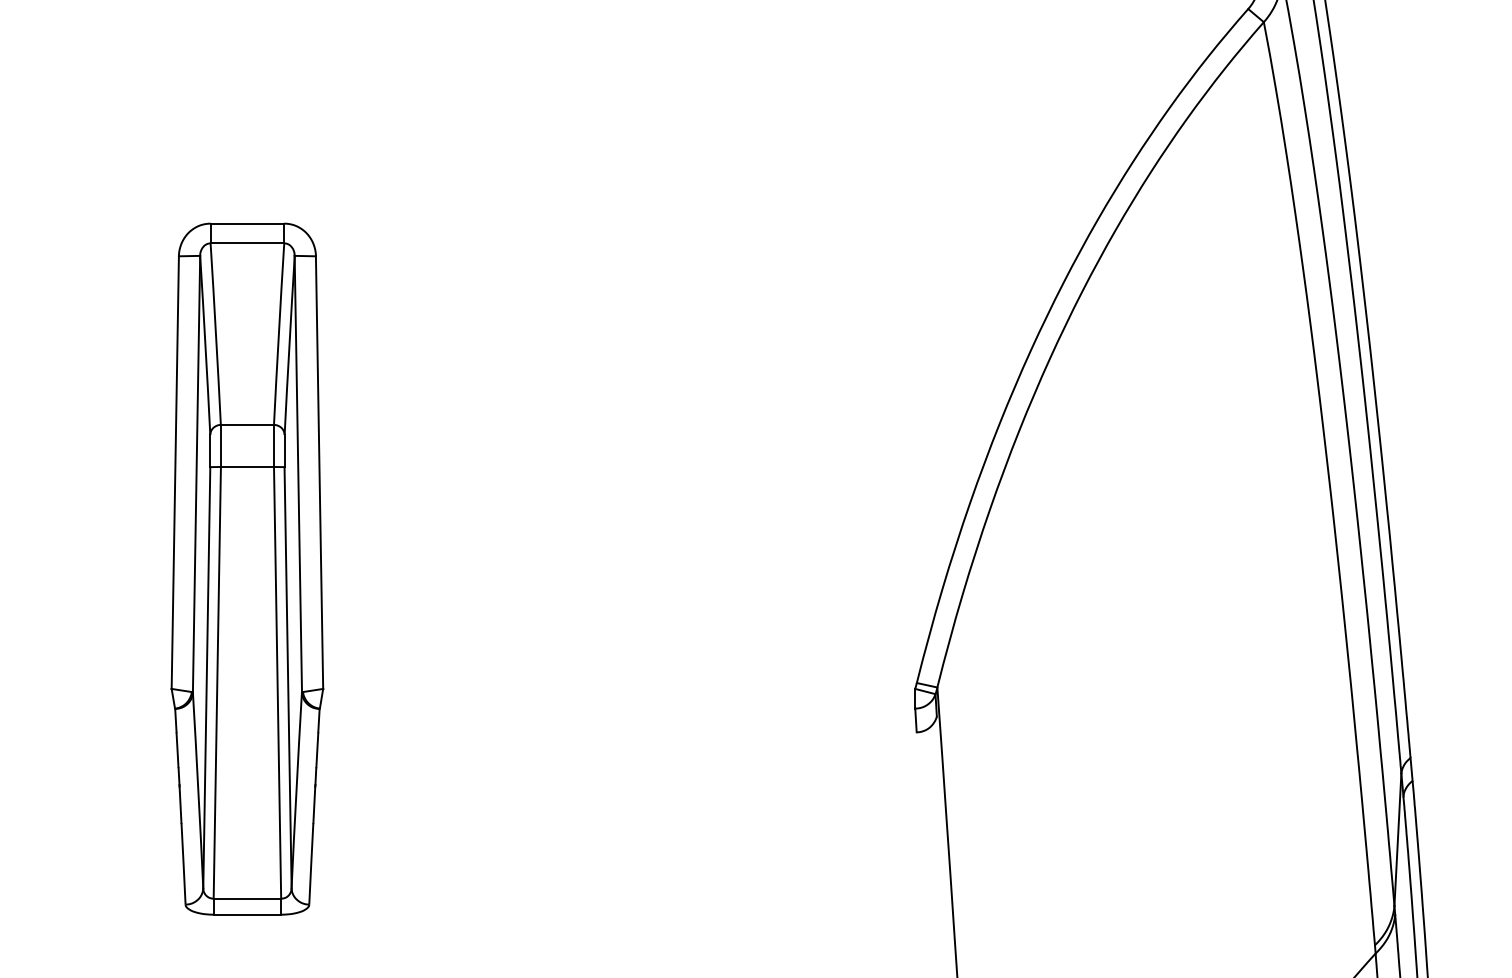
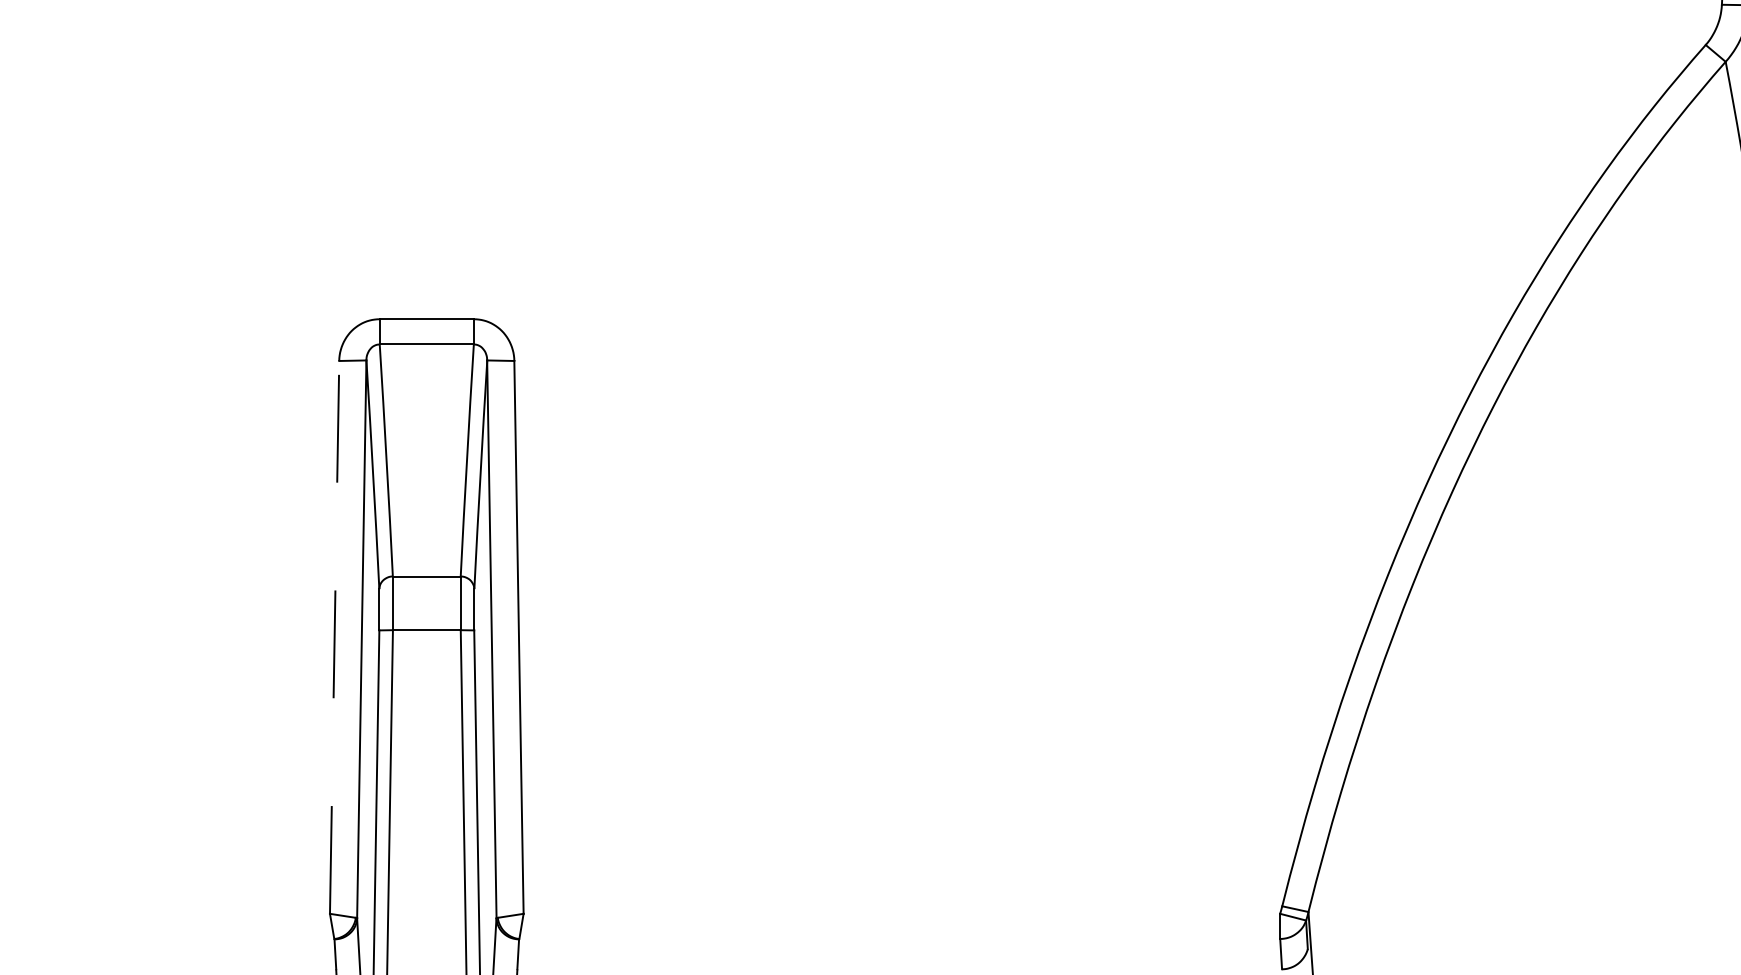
line: (175, 472) -> (334, 637), solid -> dashed

